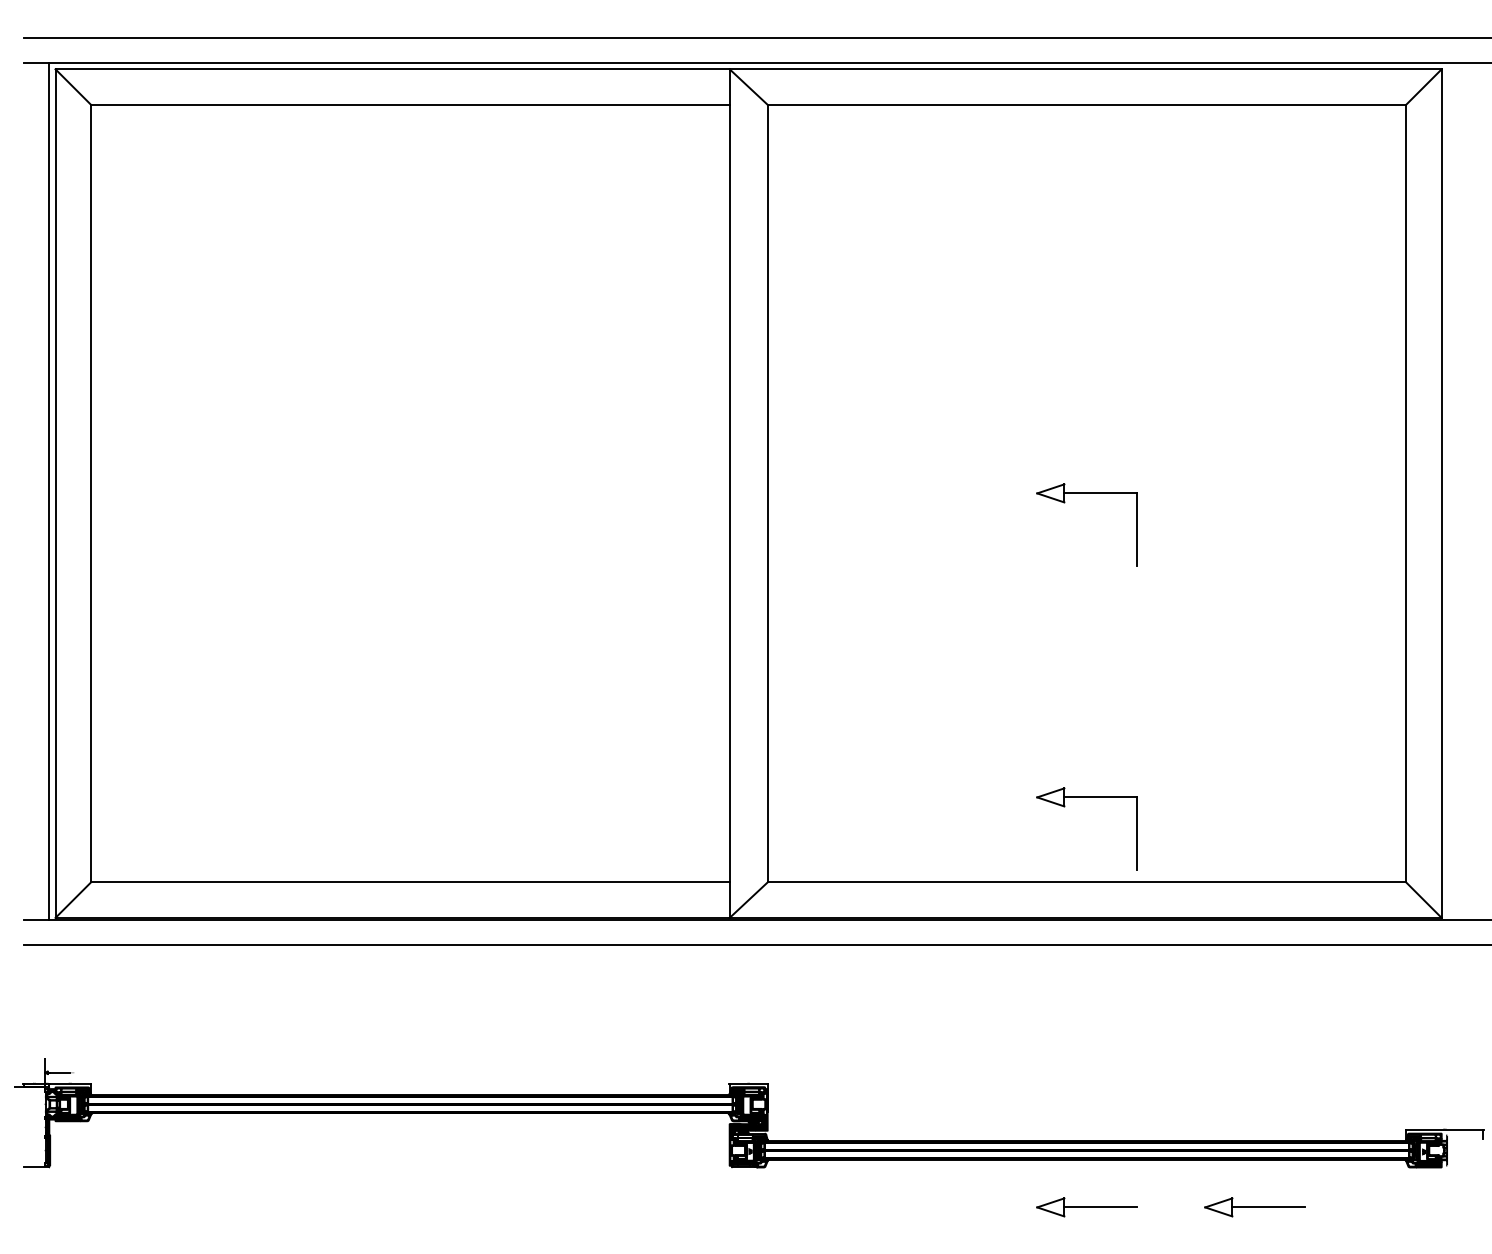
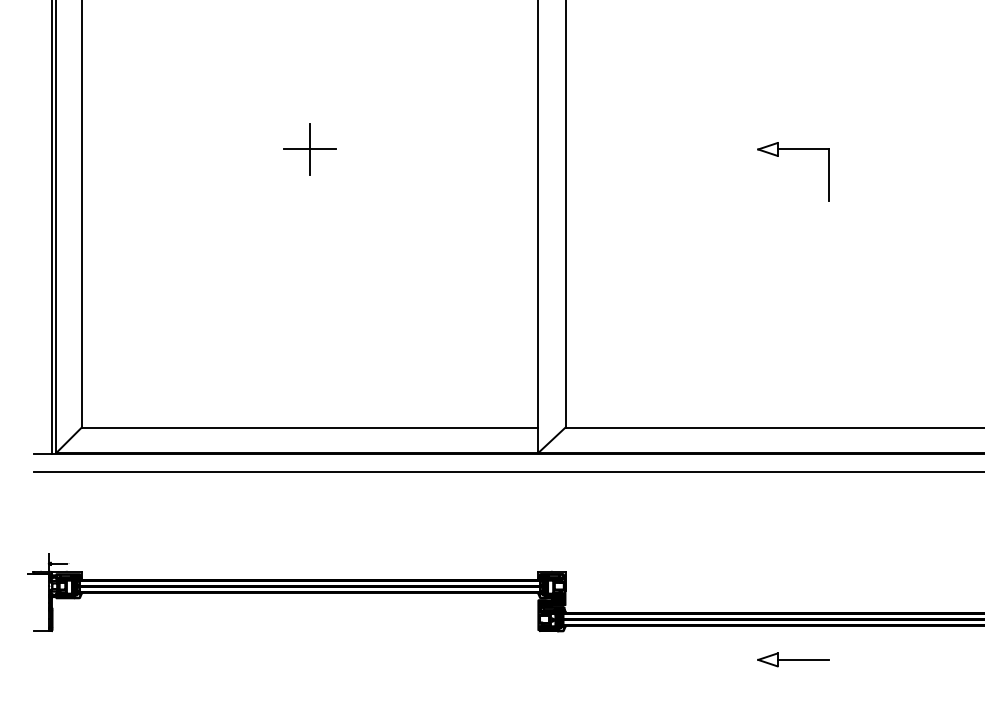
part: (409, 493) -> (309, 149), added
part: (1065, 806) -> (778, 373), removed
part: (1254, 1207) -> (913, 659), removed

